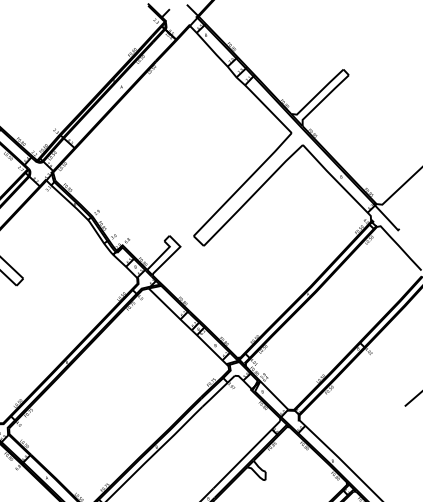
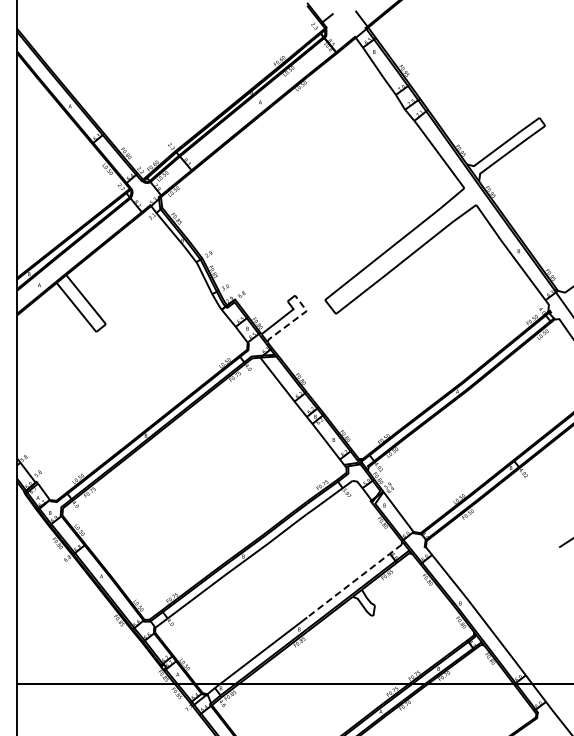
line: (171, 255) -> (294, 320), solid -> dashed
line: (246, 455) -> (354, 581), solid -> dashed

